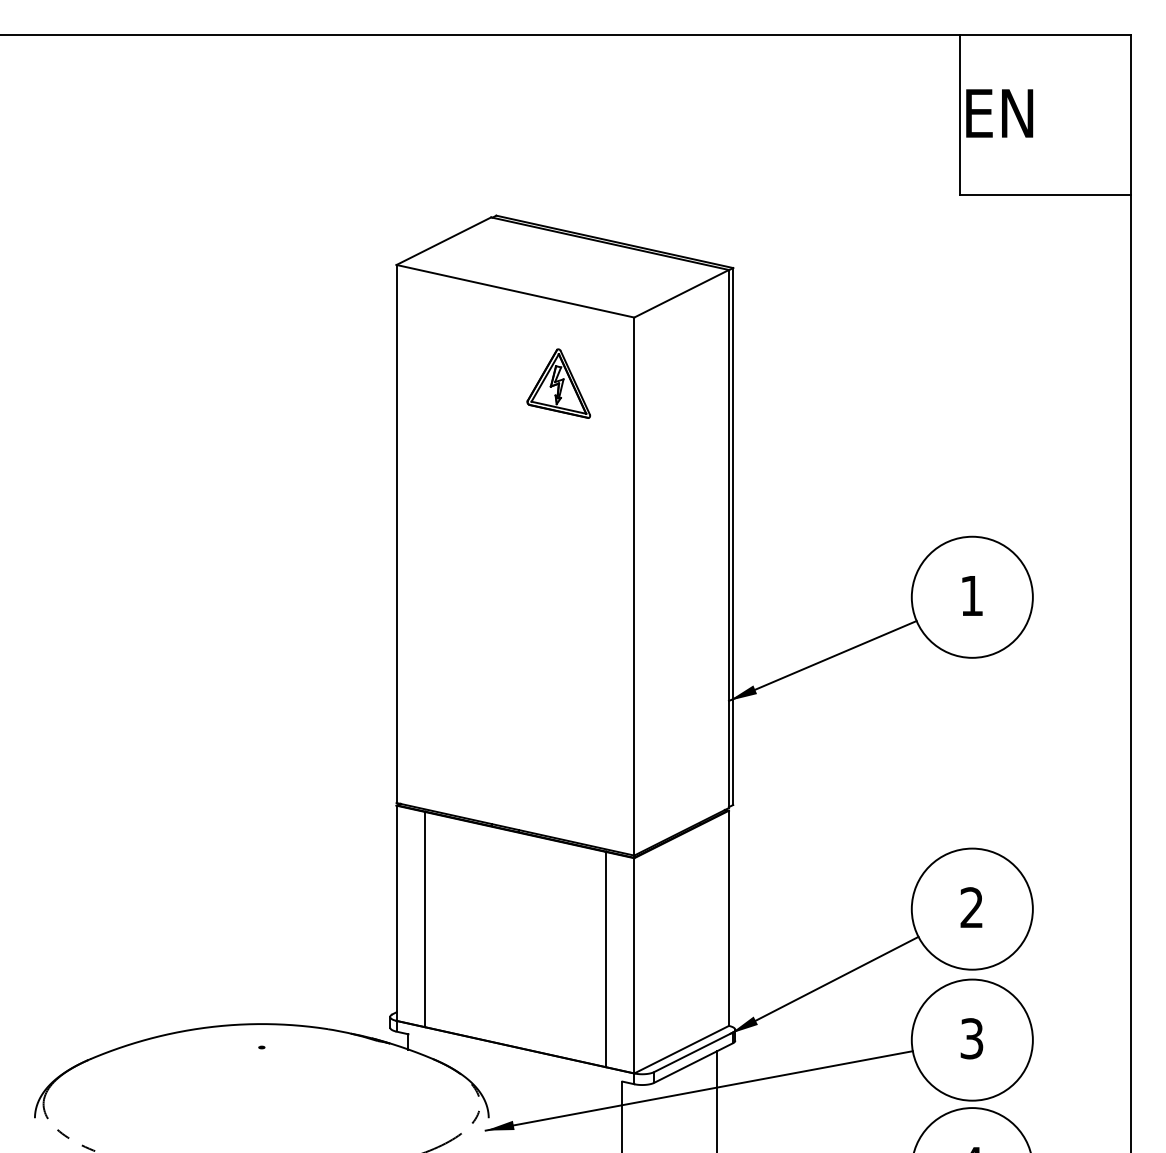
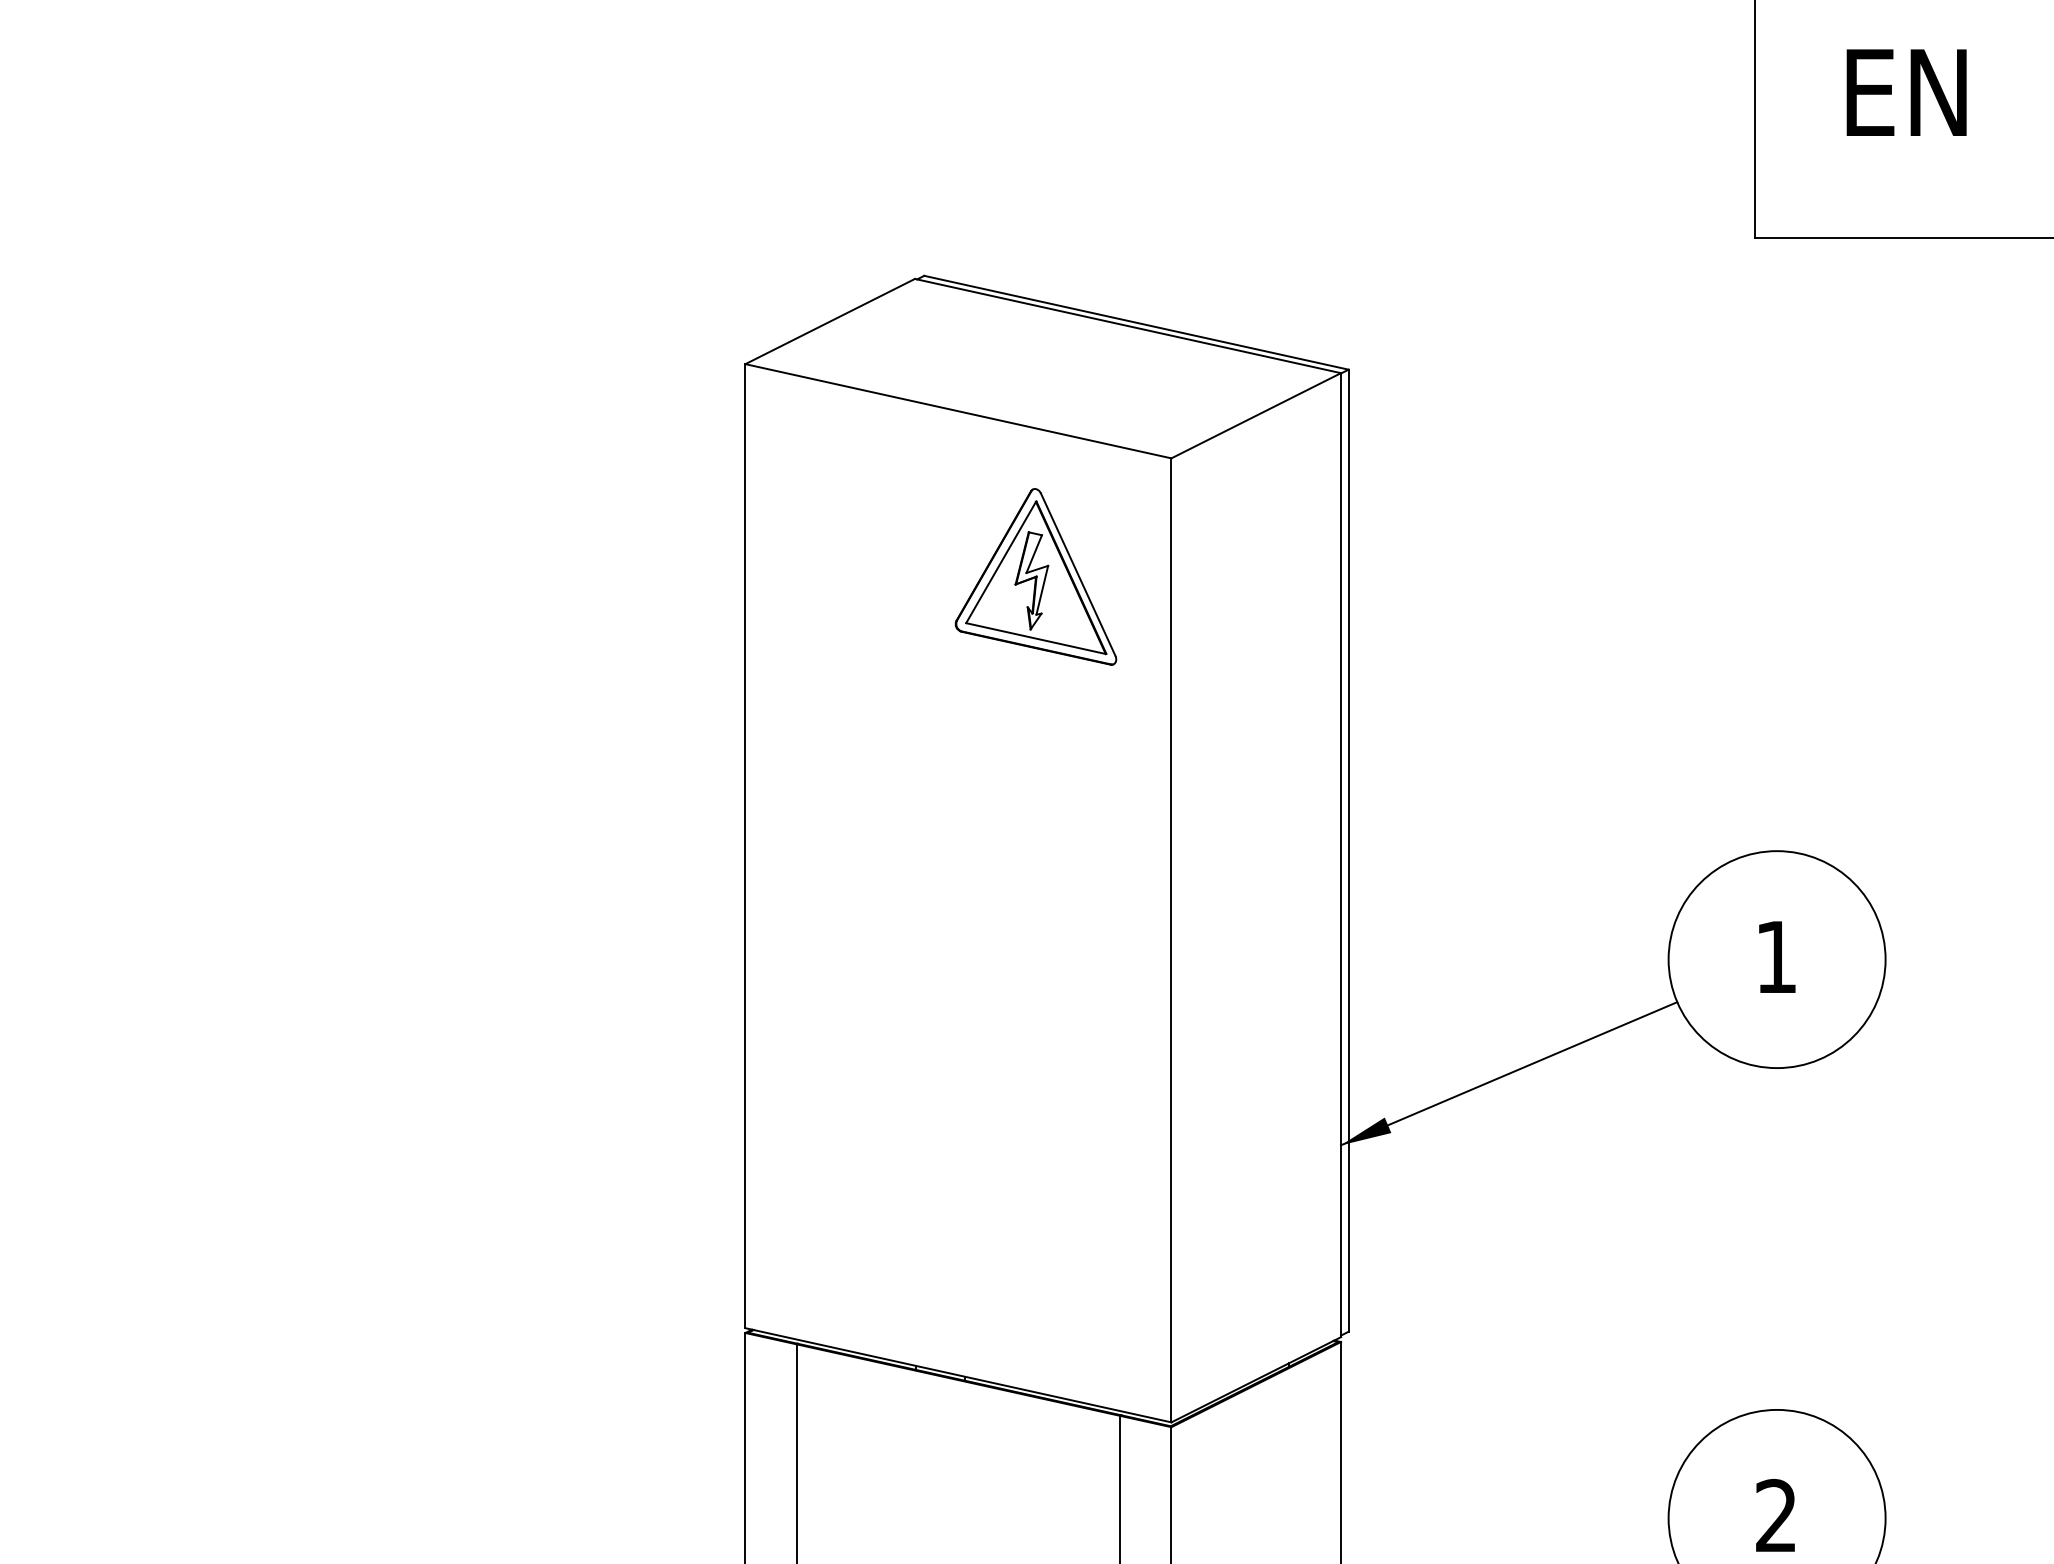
text: (999, 113) -> (1906, 92), moved
part: (558, 383) -> (1035, 576), size x1.43

